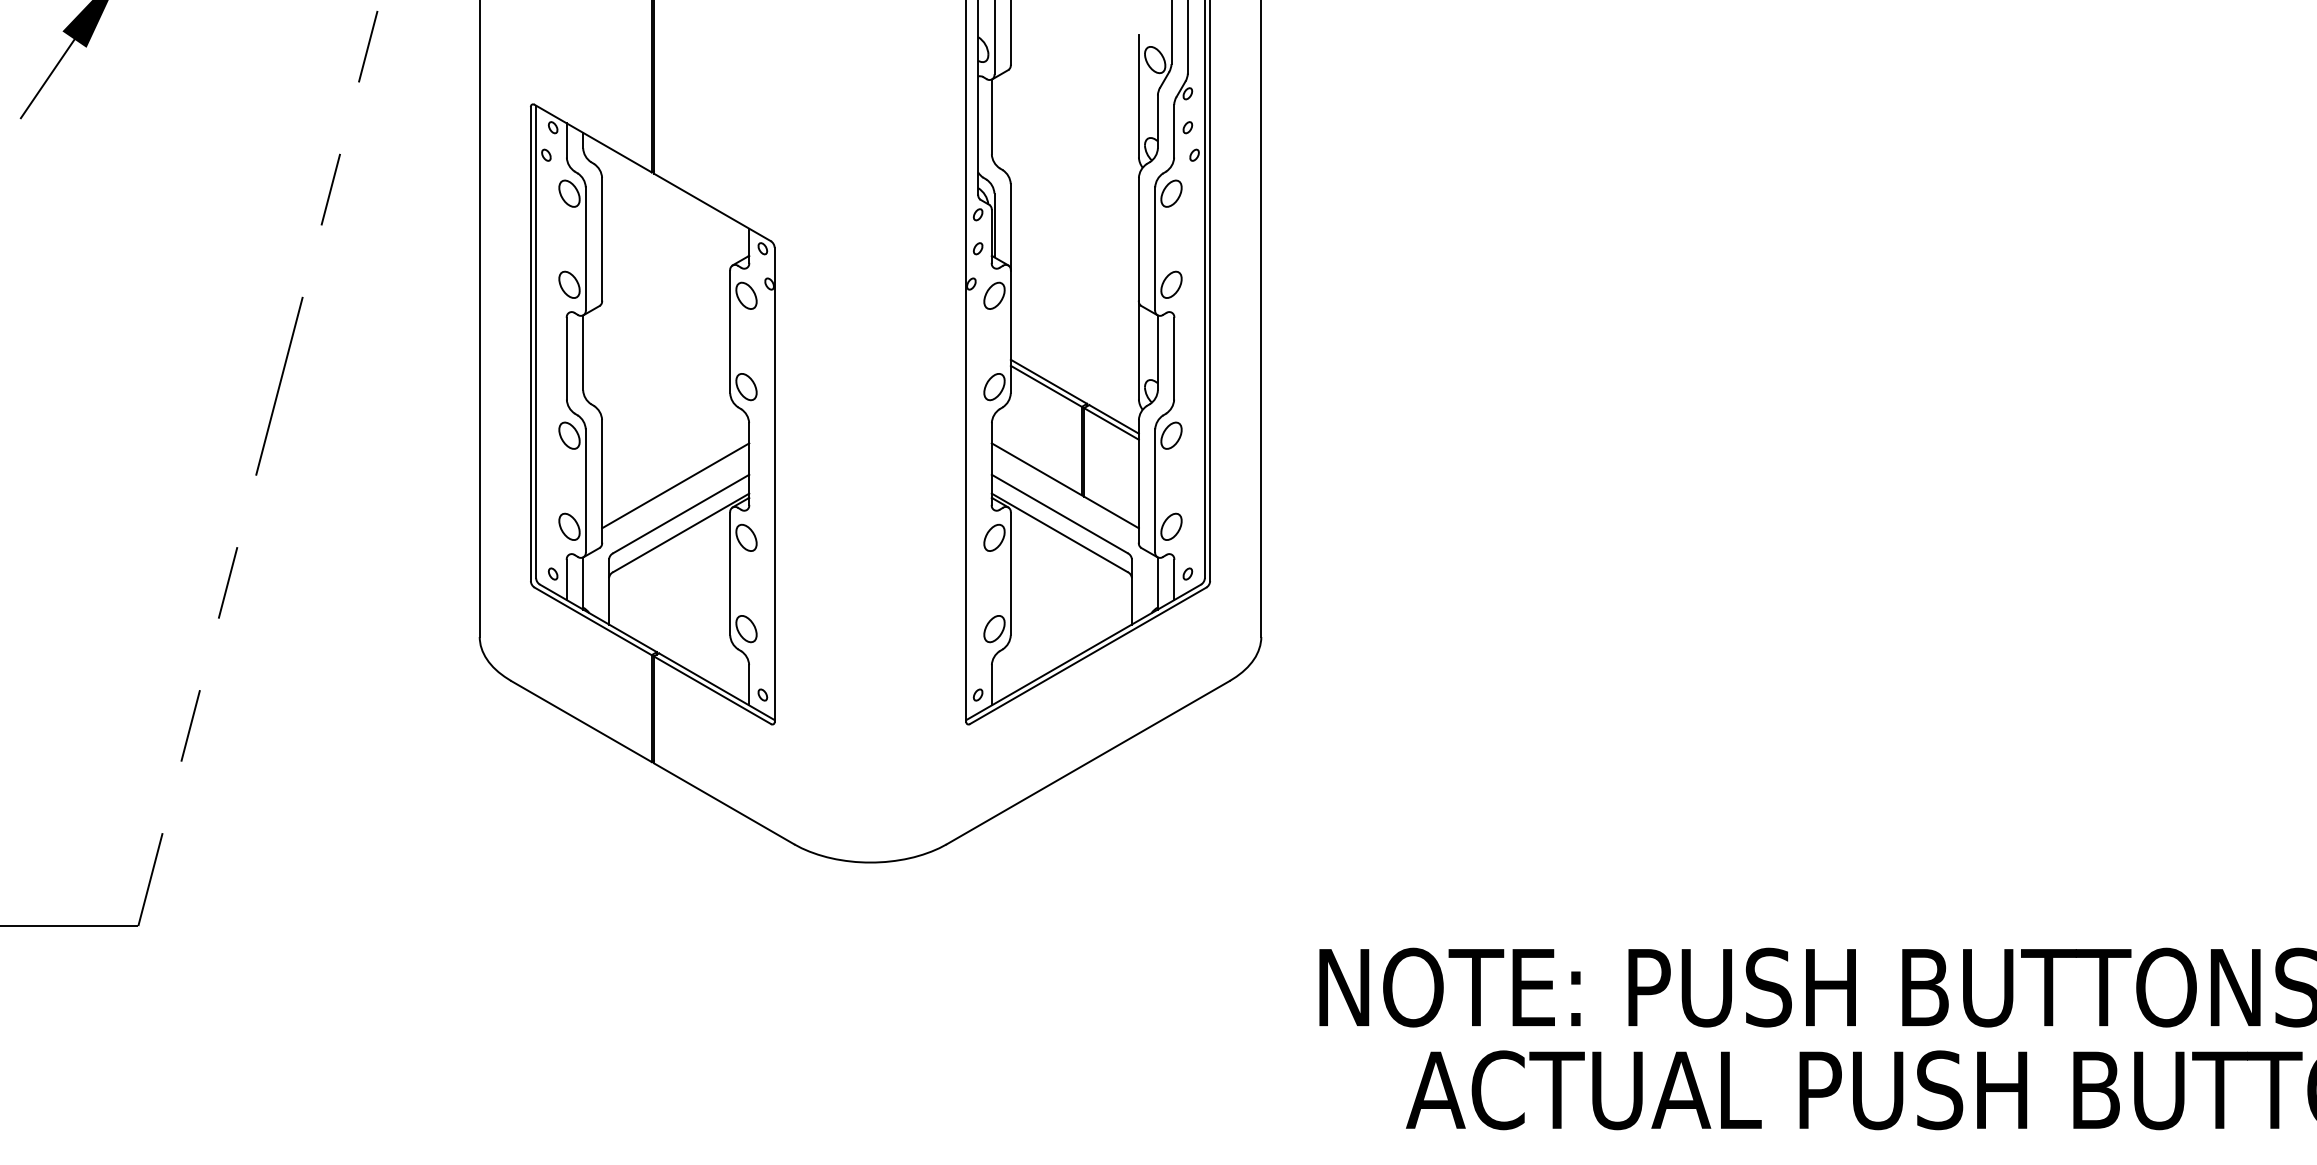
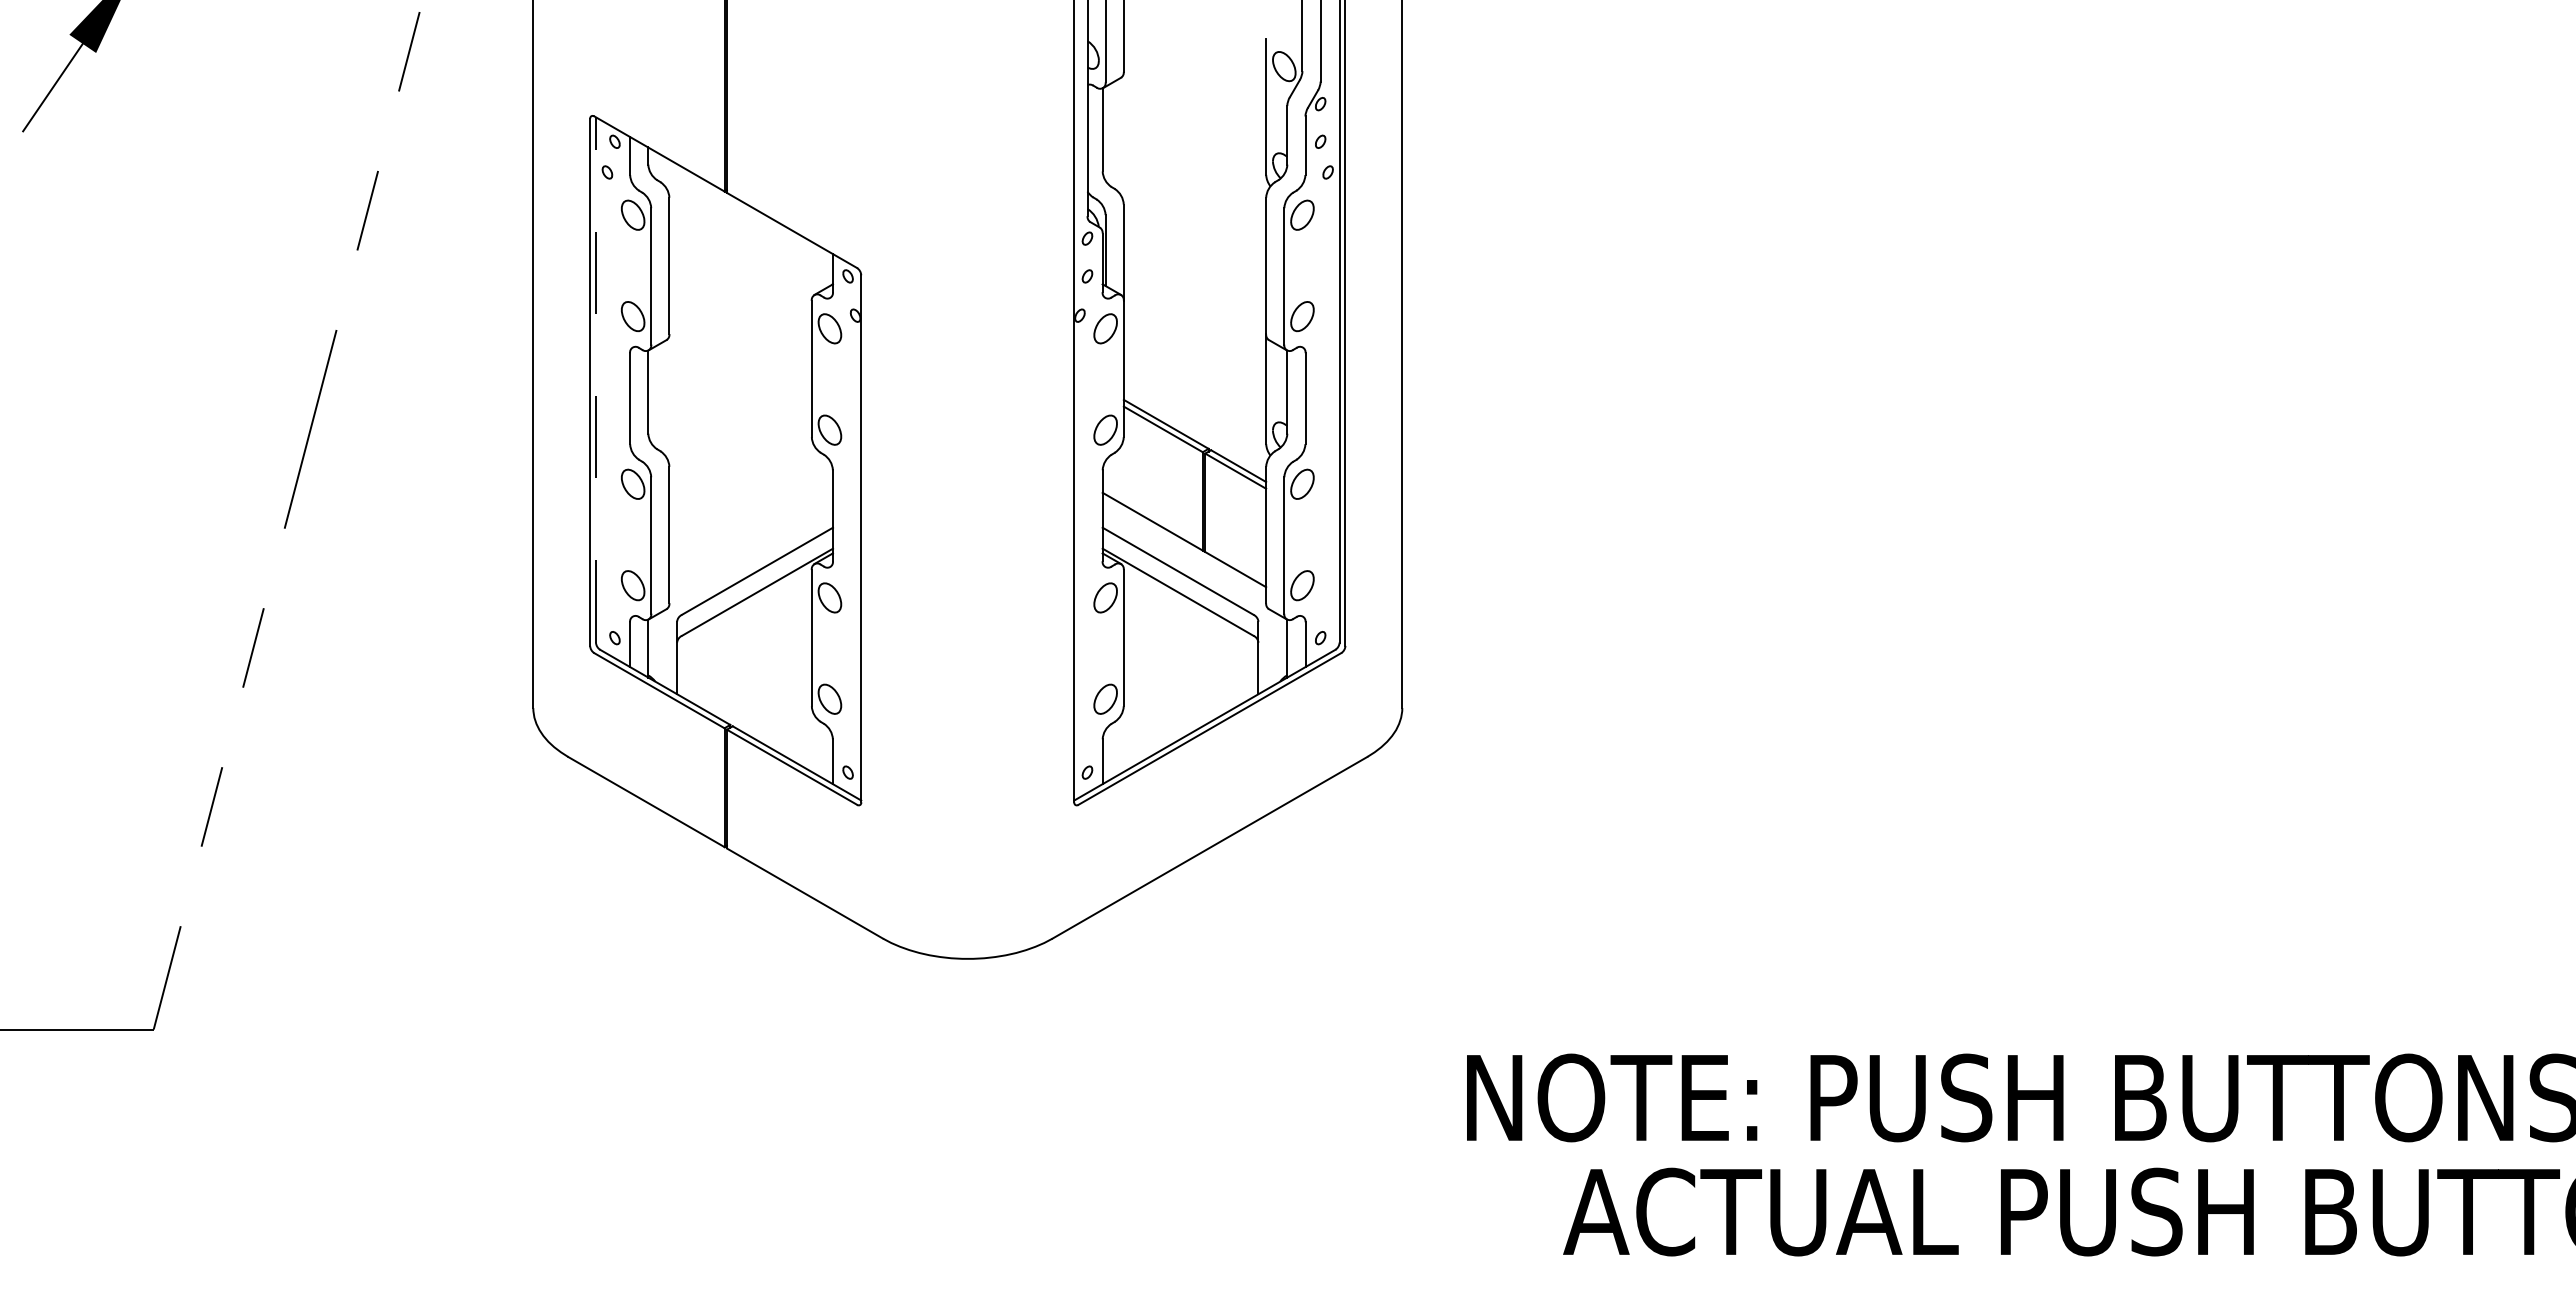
line: (535, 341) -> (595, 379), solid -> dashed
line: (675, 485) -> (751, 539), removed

